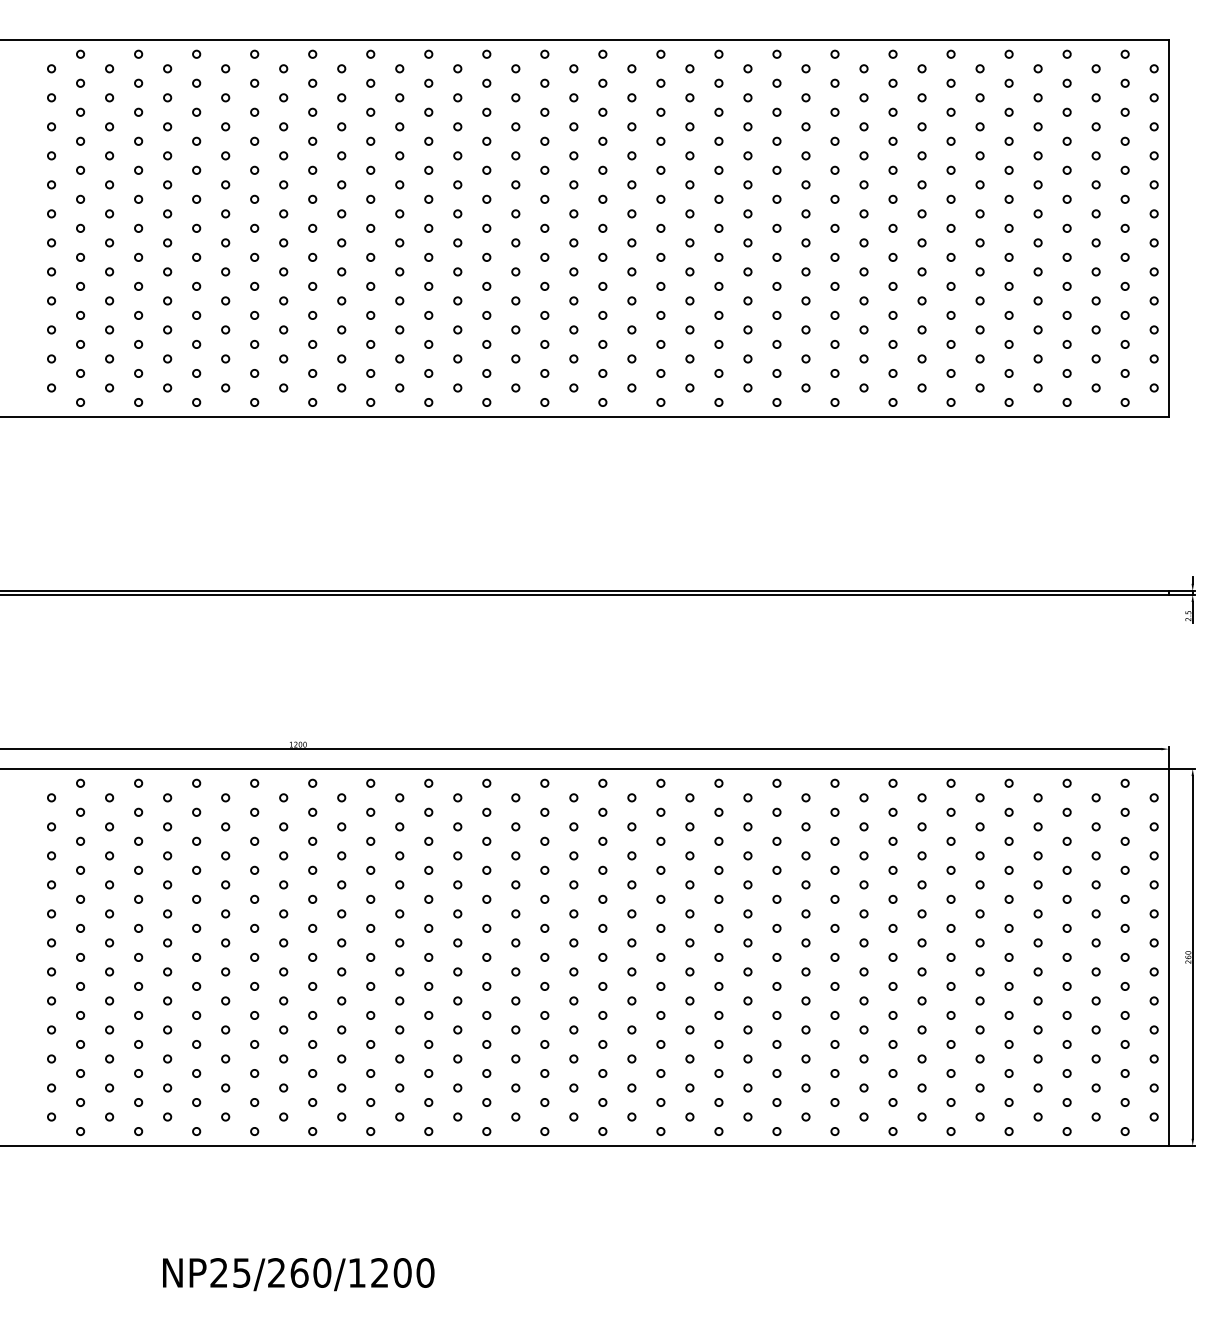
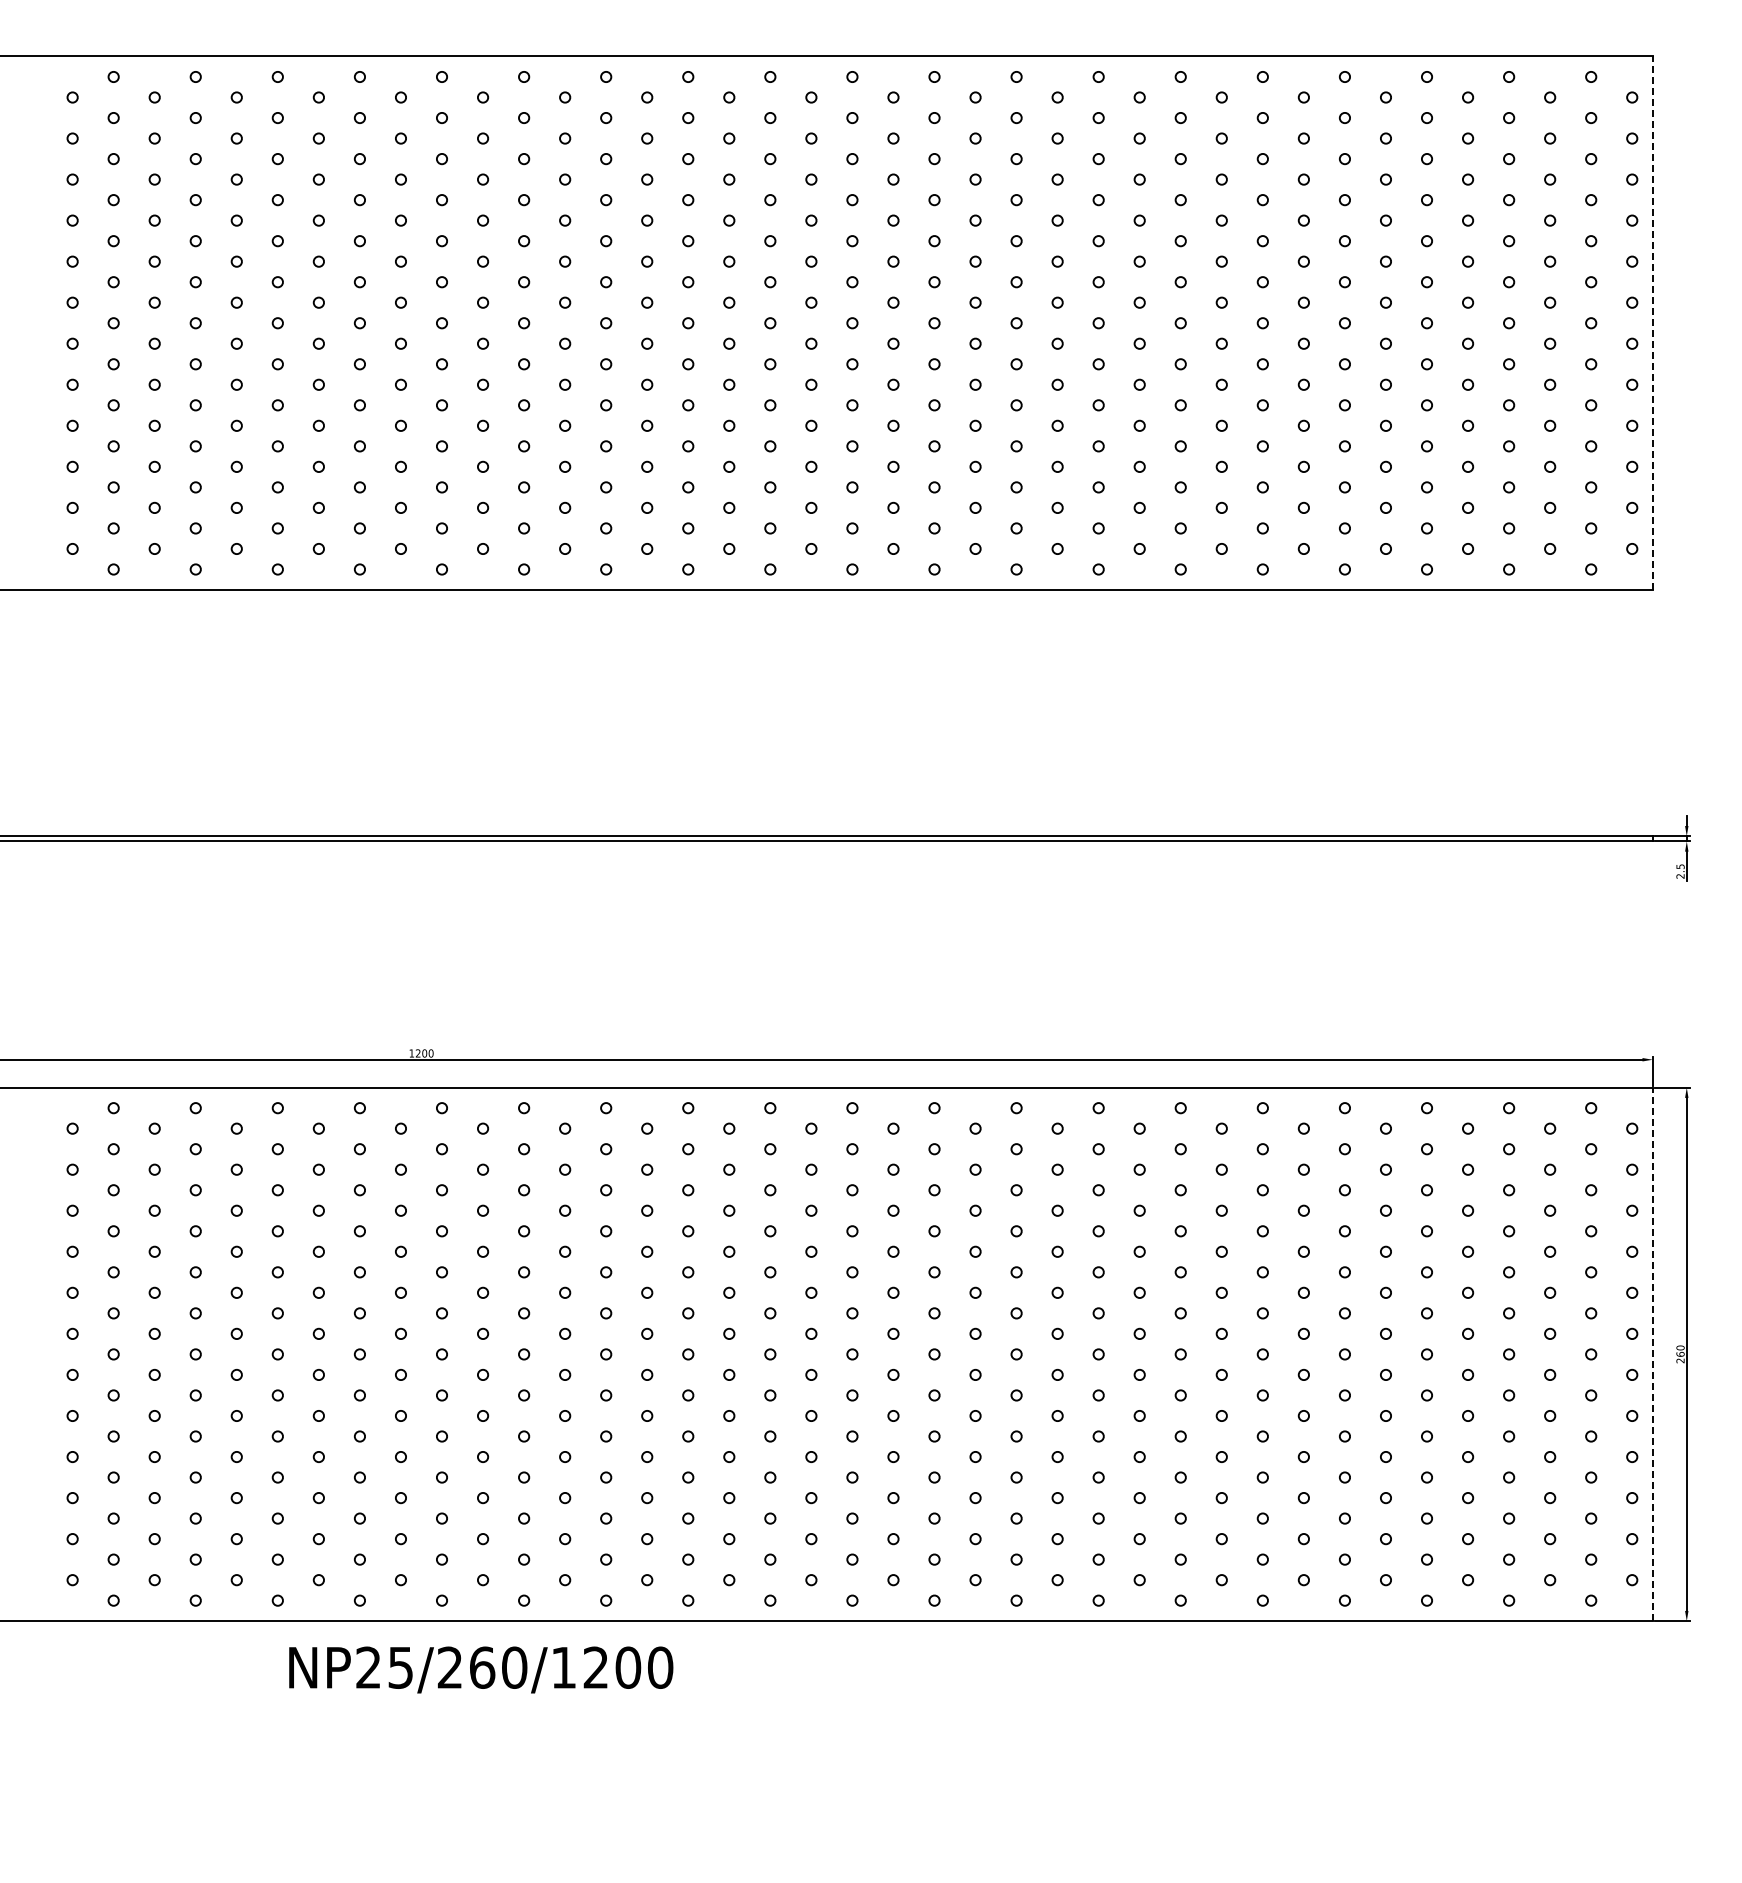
line: (1168, 228) -> (1652, 323), solid -> dashed
line: (1168, 957) -> (1652, 1354), solid -> dashed
text: (298, 1274) -> (481, 1669), moved

